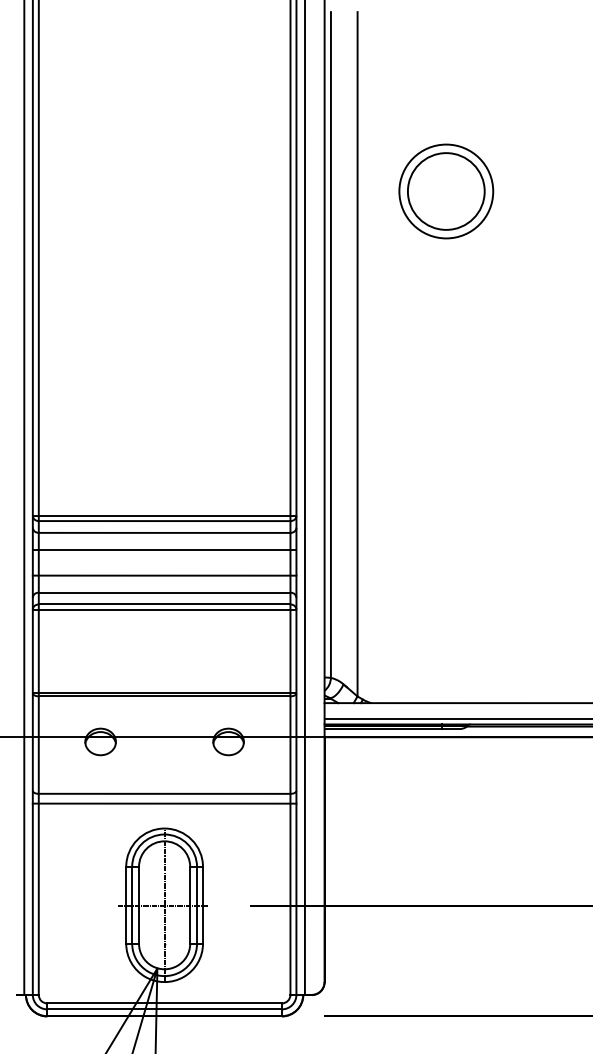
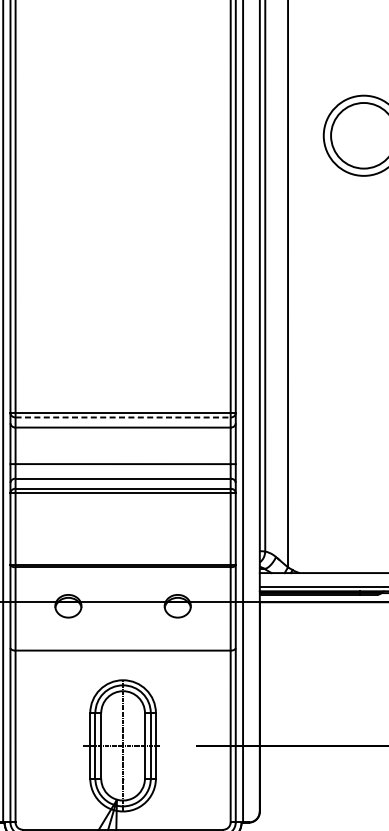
line: (164, 521) -> (123, 417), solid -> dashed
line: (164, 549) -> (123, 441), removed
line: (164, 803) -> (123, 658), removed

